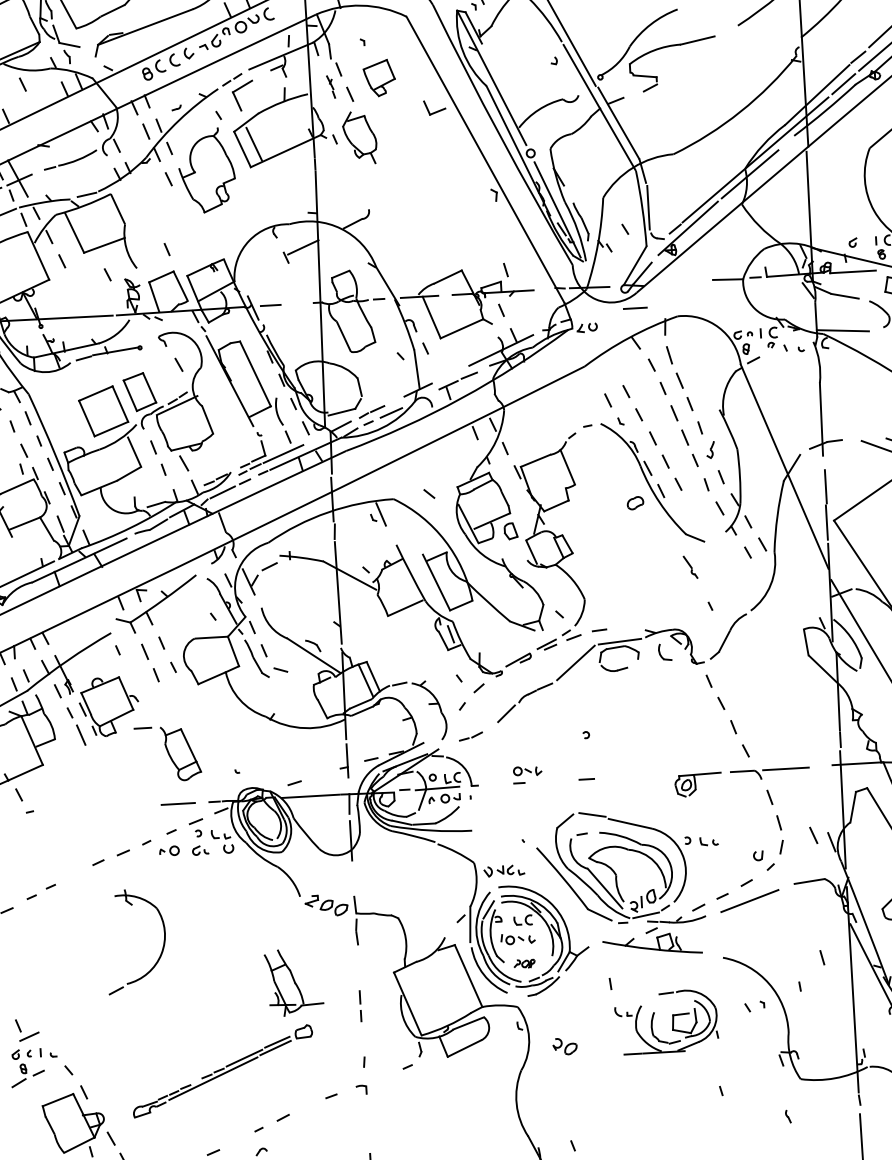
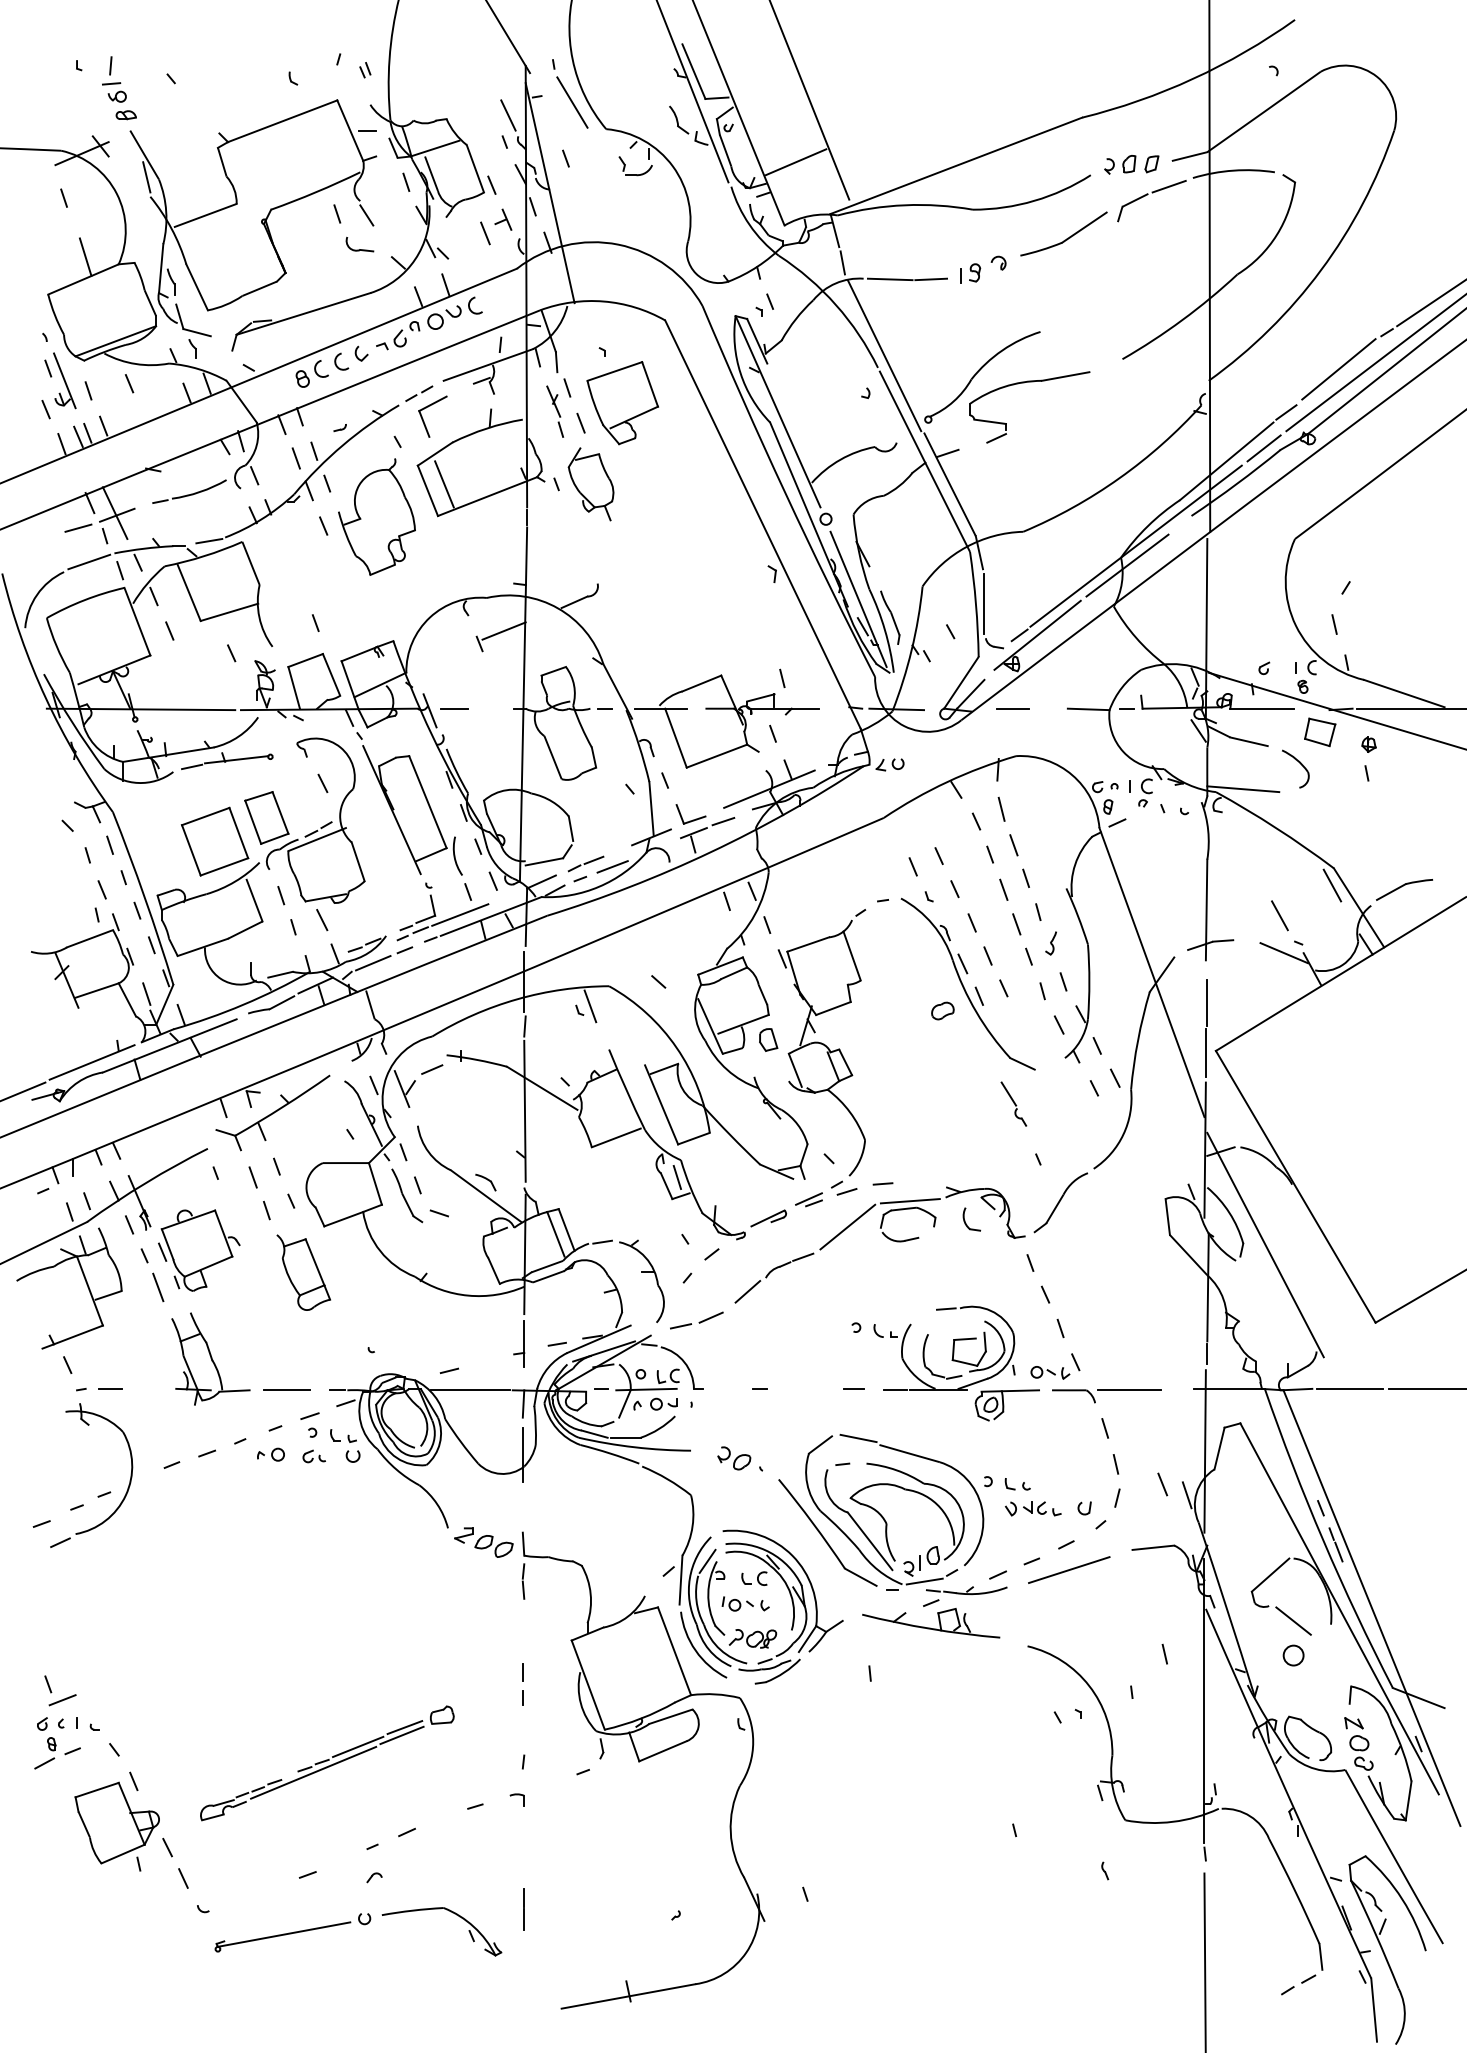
part: (379, 78) -> (622, 403), size x1.67
part: (331, 86) -> (555, 411), size x1.67
part: (434, 107) -> (690, 814), moved
line: (634, 308) -> (1012, 708), moved
line: (874, 420) -> (1279, 915), added
part: (690, 566) -> (1013, 1103), size x1.43
line: (143, 727) -> (110, 1388), moved
part: (470, 736) -> (696, 1320), size x1.67
part: (180, 753) -> (303, 1272), moved
part: (527, 770) -> (1050, 1372), moved
part: (504, 870) -> (1033, 1508), moved
part: (162, 948) -> (127, 1487), moved
part: (524, 963) -> (752, 1638), size x1.67
part: (293, 981) -> (210, 1358), moved
part: (672, 1020) -> (952, 1347), moved
part: (565, 1046) -> (734, 1458), moved

